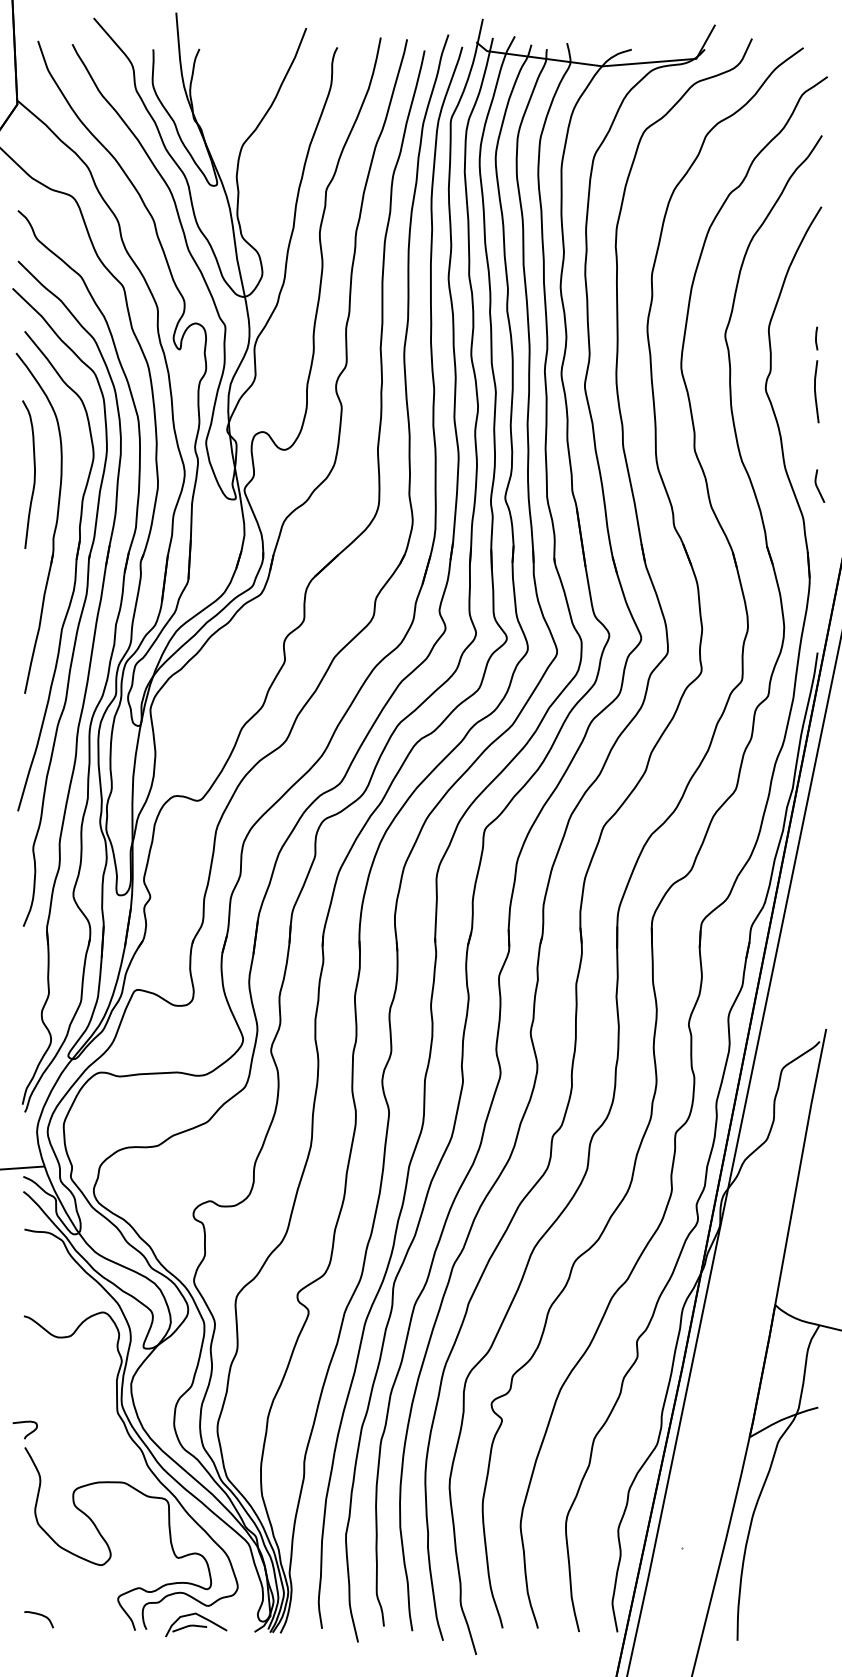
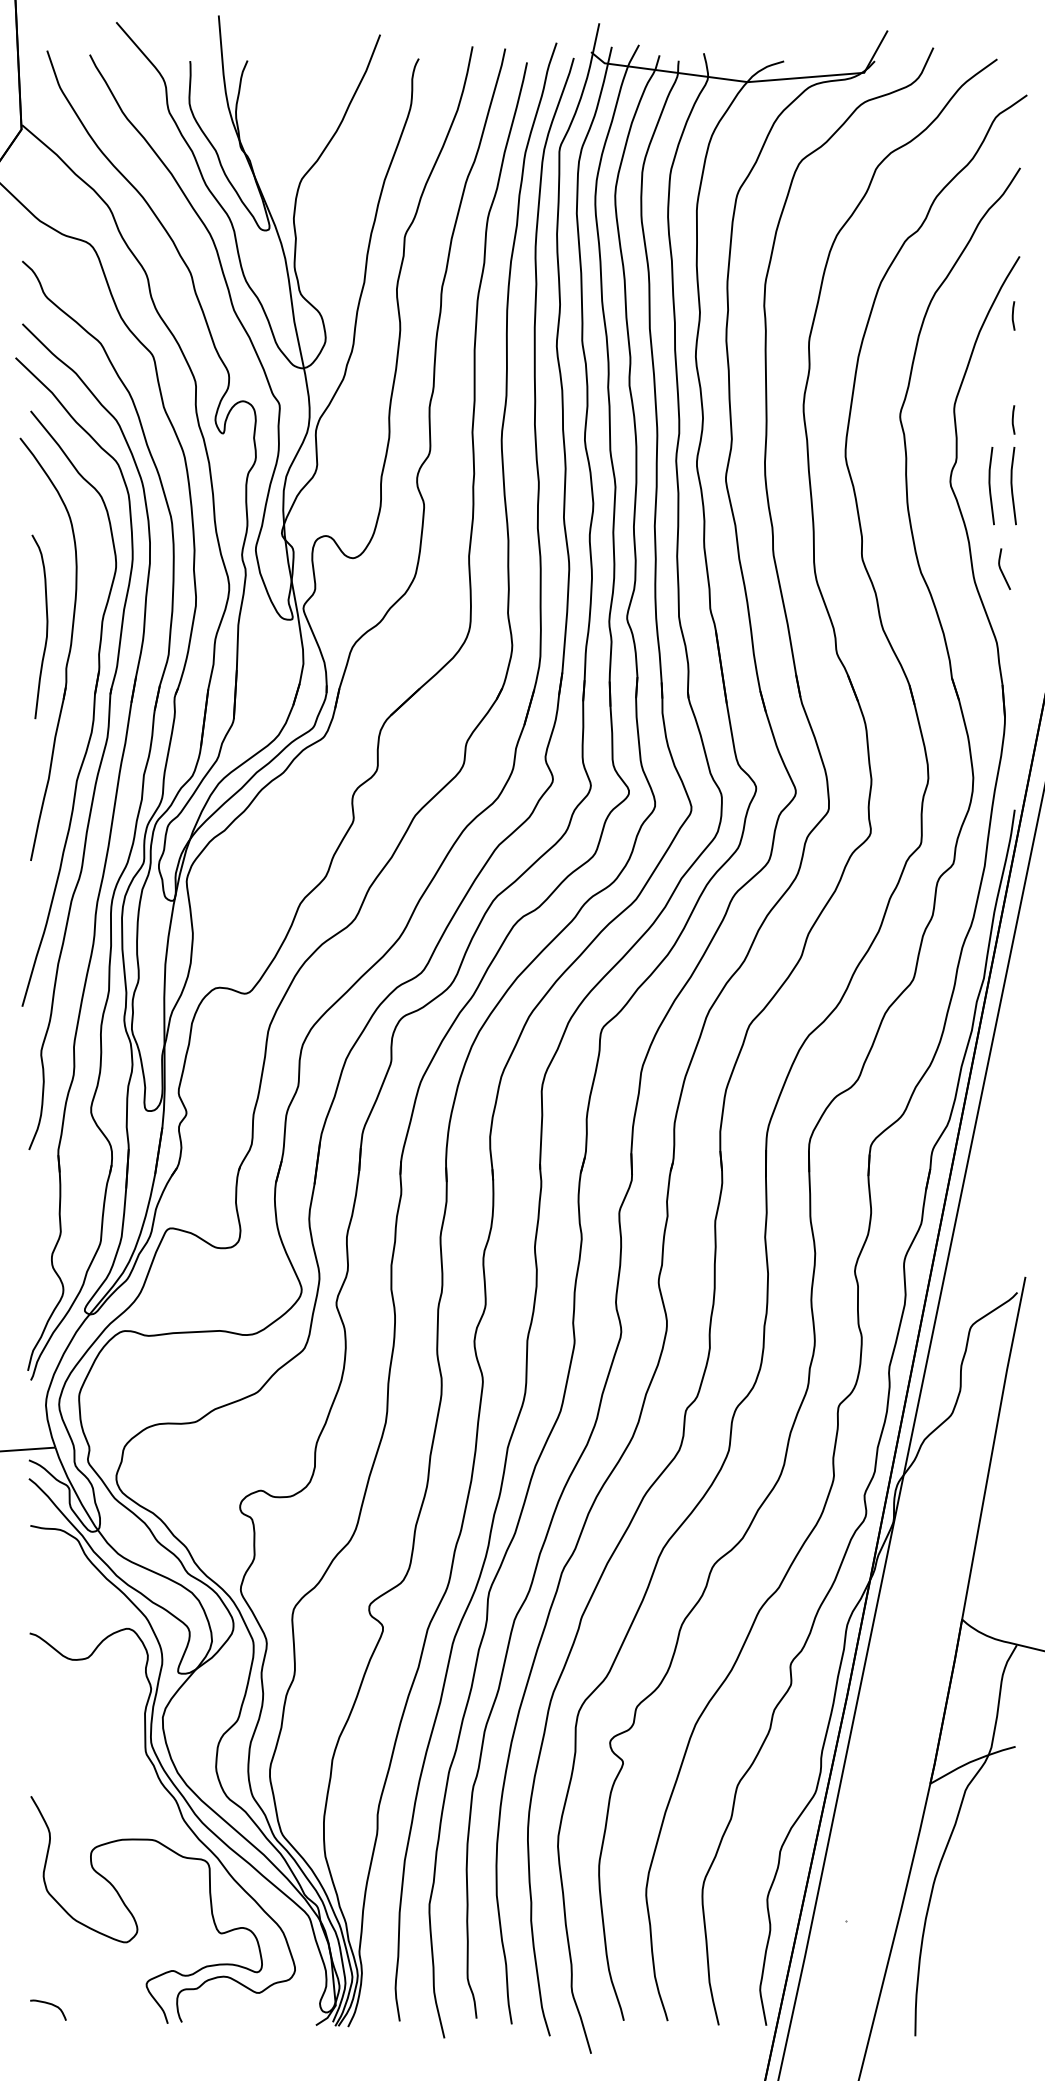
line: (816, 254) -> (1013, 315), added
line: (798, 392) -> (990, 486), added
curve: (34, 474) -> (46, 626), moved
curve: (818, 487) -> (1002, 570), moved
curve: (27, 1433) -> (34, 1779), removed
part: (196, 1624) -> (243, 2016), removed

